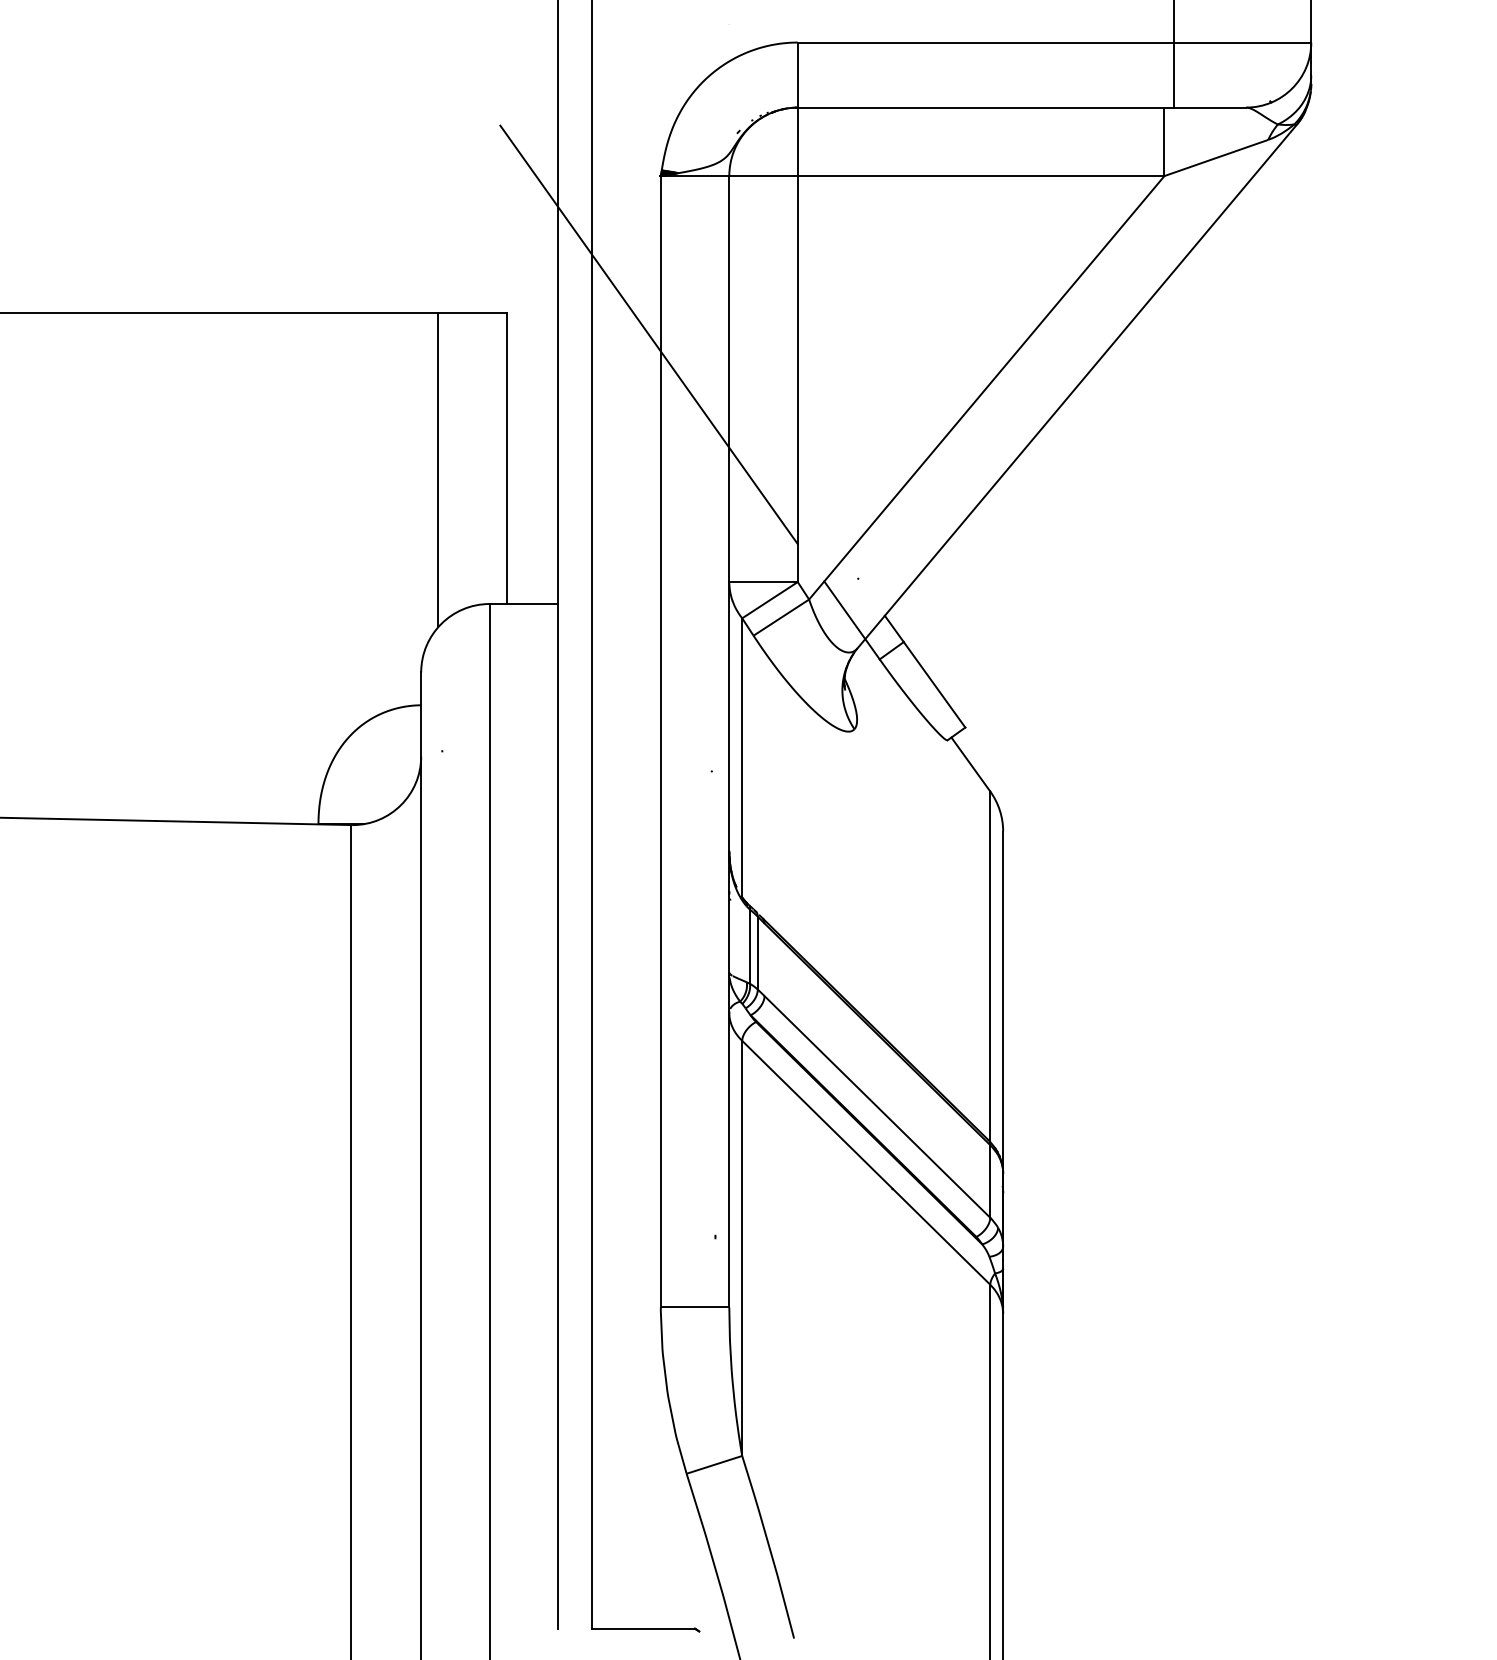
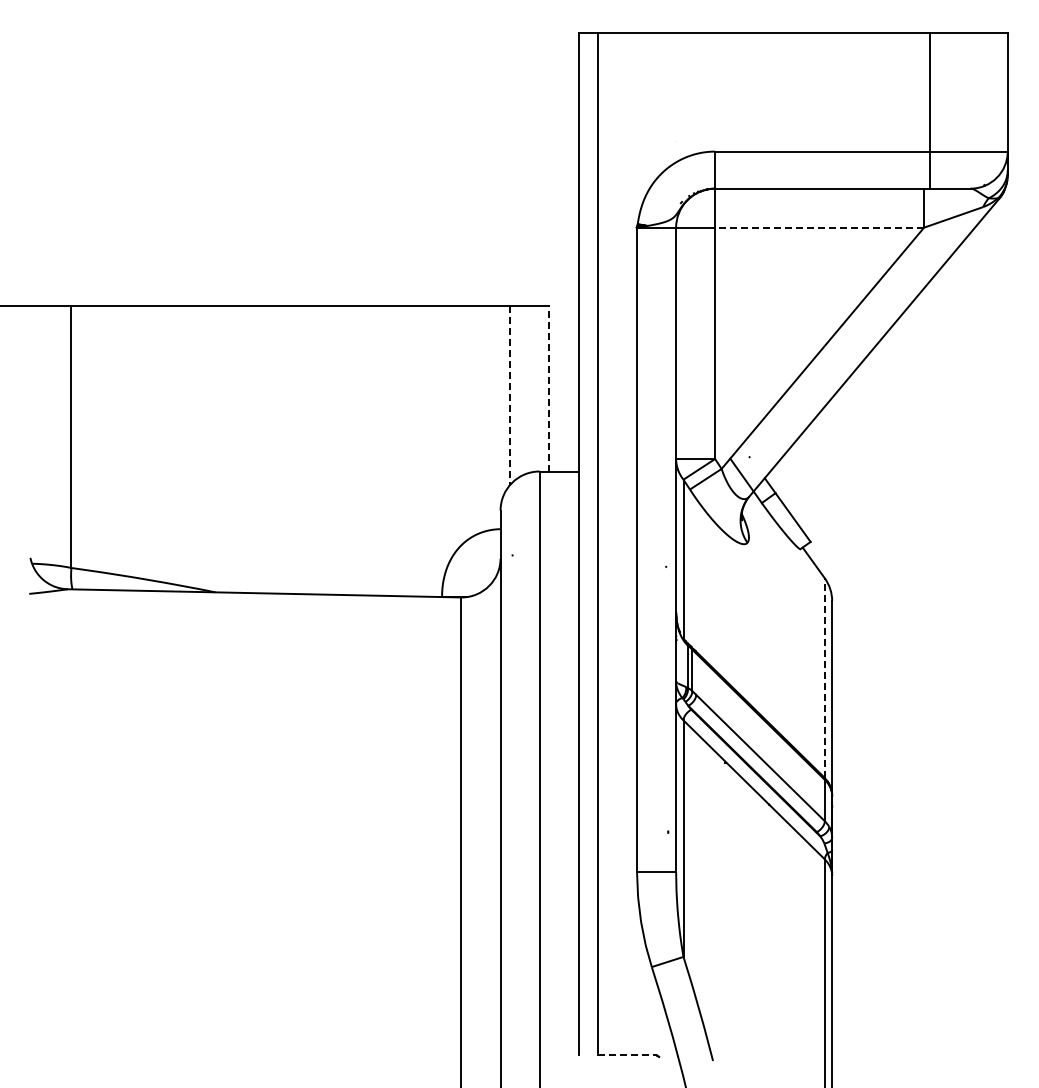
line: (980, 175) -> (819, 227), solid -> dashed
line: (649, 333) -> (630, 317), removed
line: (507, 458) -> (549, 388), solid -> dashed
line: (438, 470) -> (510, 395), solid -> dashed
line: (989, 967) -> (824, 678), solid -> dashed
line: (643, 1628) -> (627, 1055), solid -> dashed

